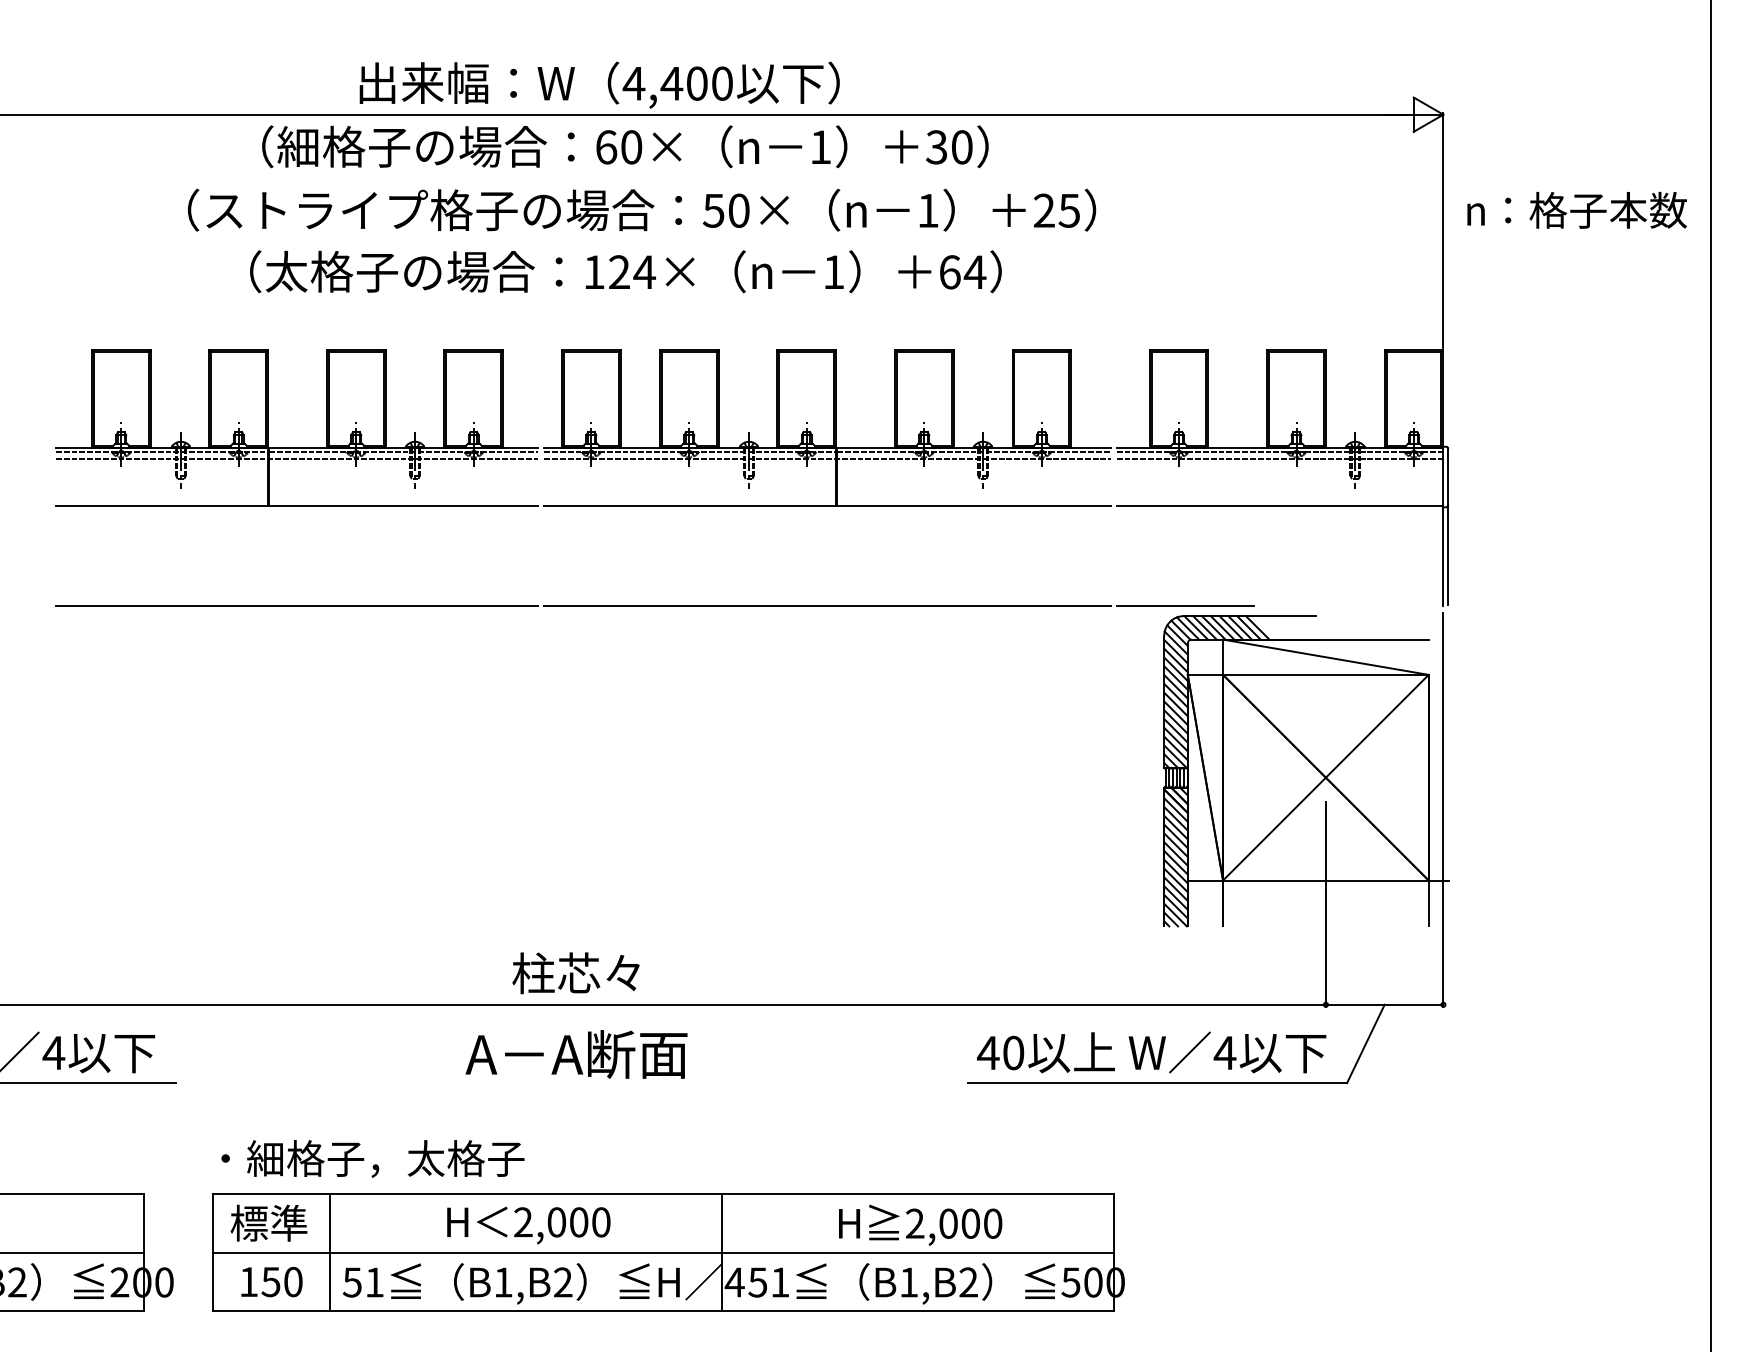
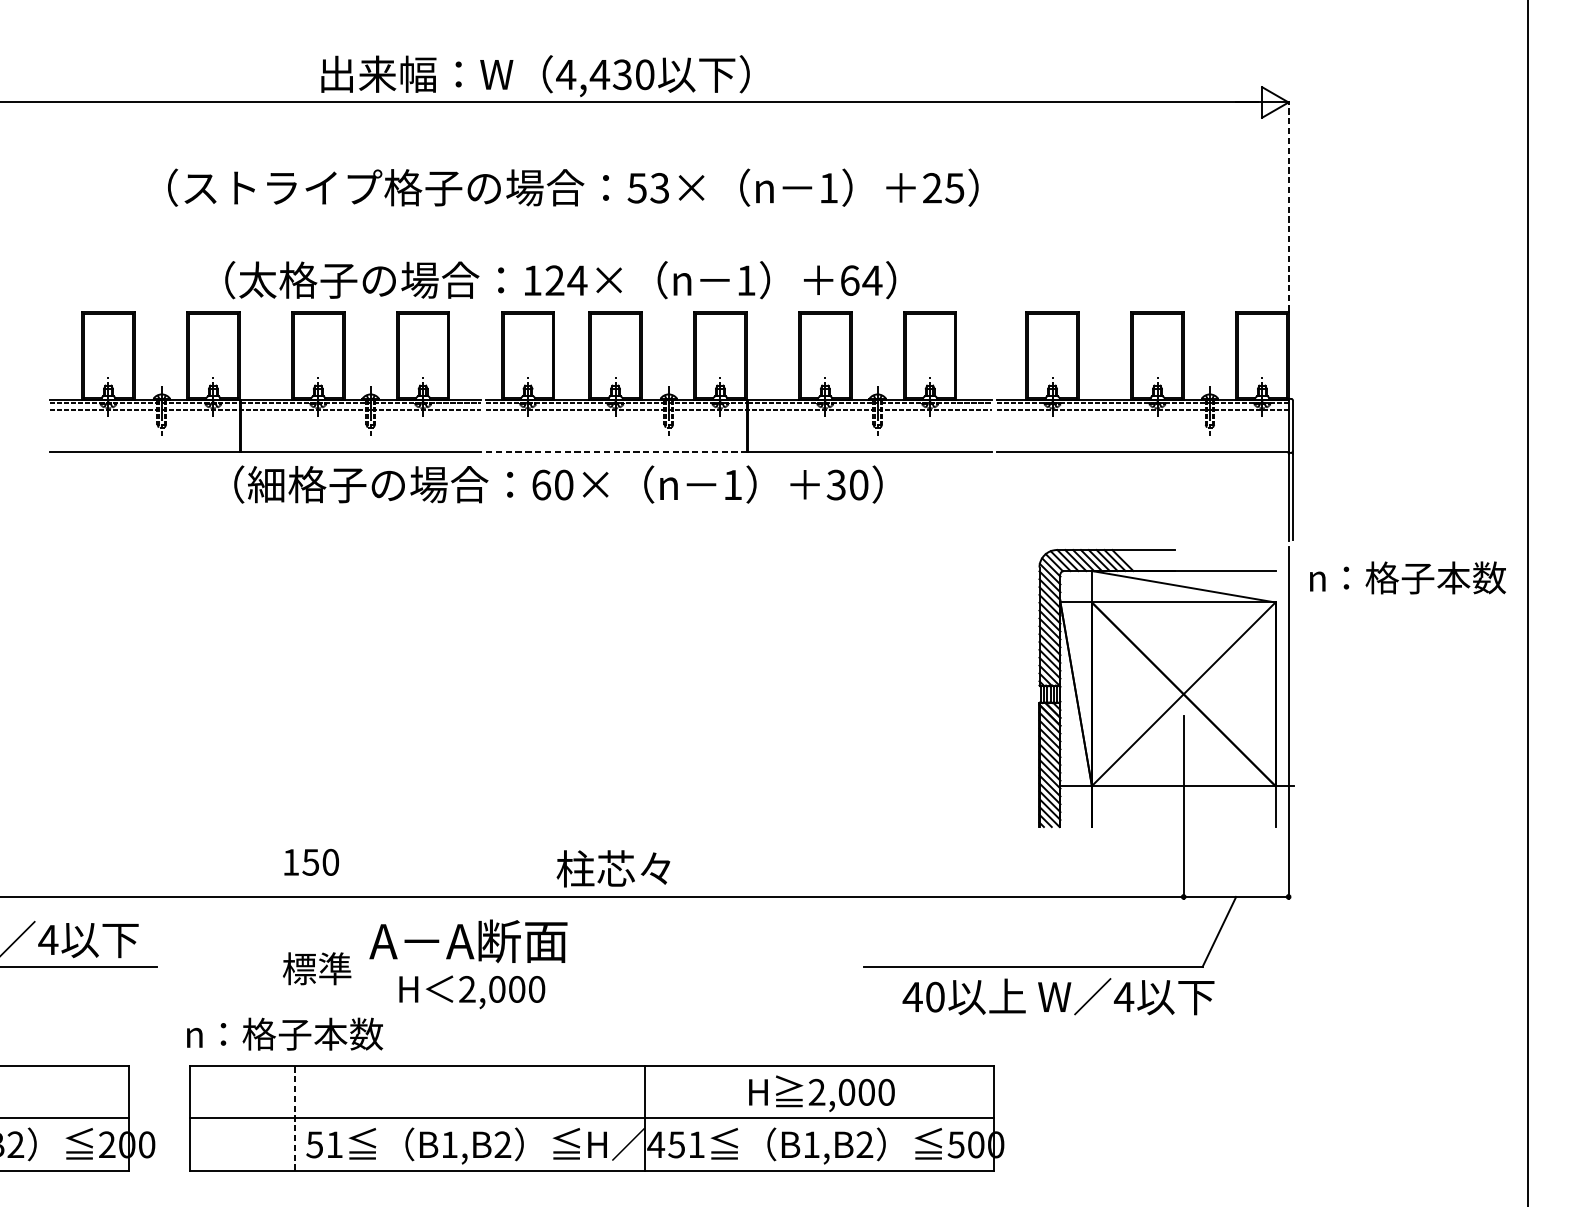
text: (696, 83) -> (621, 74), 4,400 -> 4,430
text: (625, 146) -> (558, 484), moved
text: (1577, 209) -> (1408, 577), moved
text: (738, 210) -> (659, 187), 50× -> 53×
line: (1443, 230) -> (1288, 205), solid -> dashed
text: (625, 271) -> (560, 279), moved
line: (690, 506) -> (616, 452), solid -> dashed
line: (296, 606) -> (264, 541), removed
line: (827, 606) -> (738, 541), removed
line: (1185, 606) -> (1058, 541), removed
text: (575, 973) -> (612, 869), moved
text: (1151, 1052) -> (1058, 996), moved
text: (576, 1054) -> (468, 941), moved
text: (366, 1158) -> (327, 1034), ・細格子，太格子 -> n：格子本数
text: (268, 1222) -> (316, 968), moved
text: (528, 1225) -> (471, 992), moved
line: (330, 1252) -> (295, 1118), solid -> dashed
text: (271, 1282) -> (311, 862), moved

